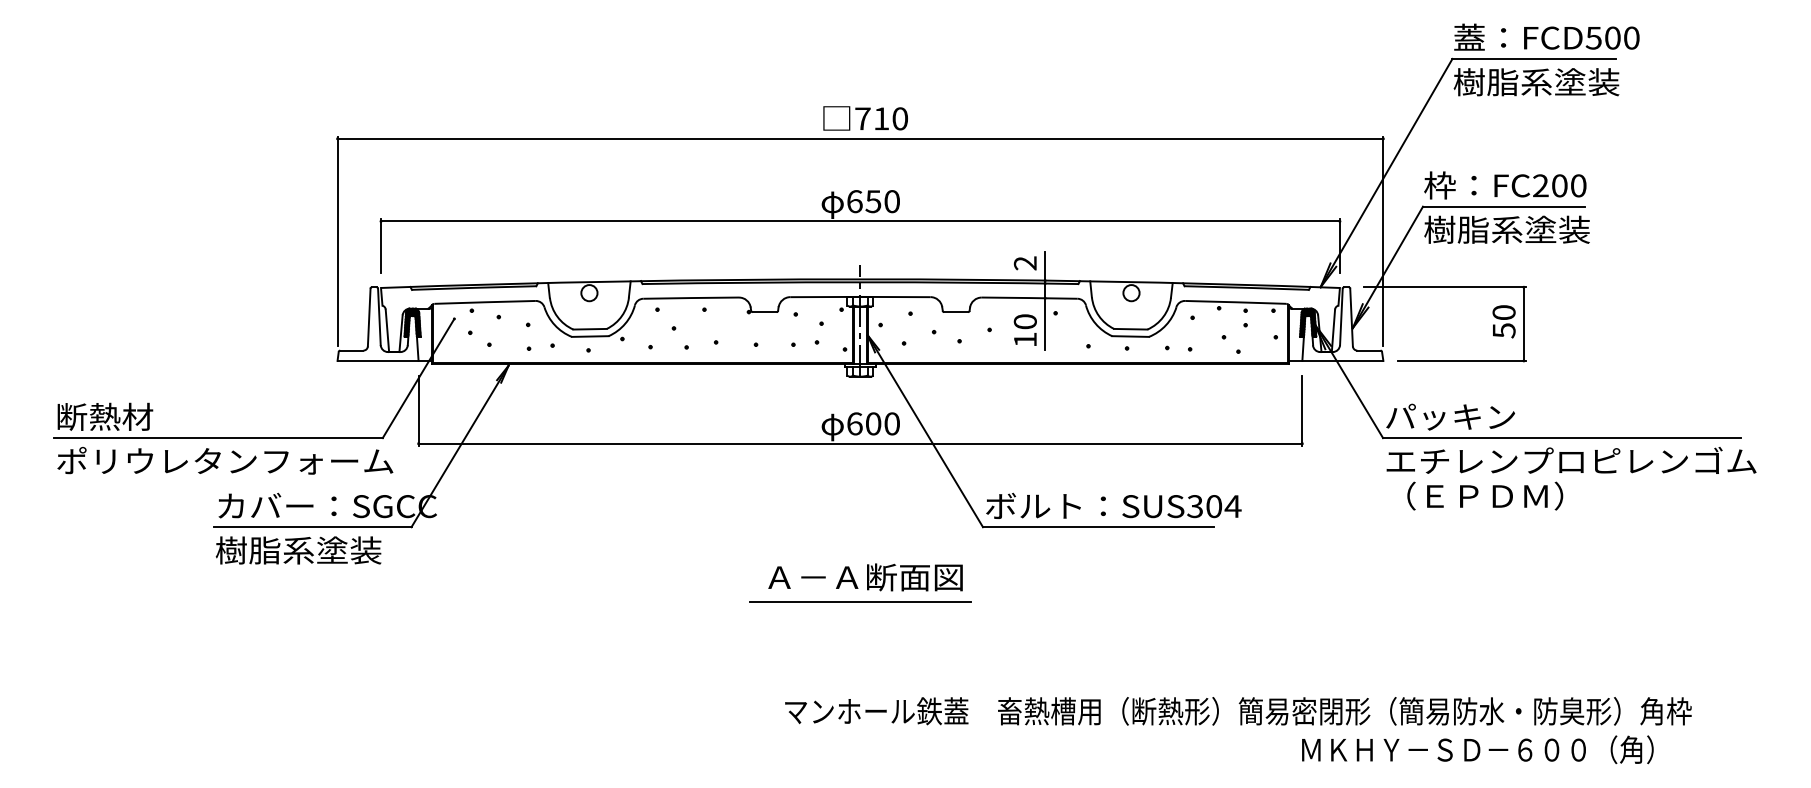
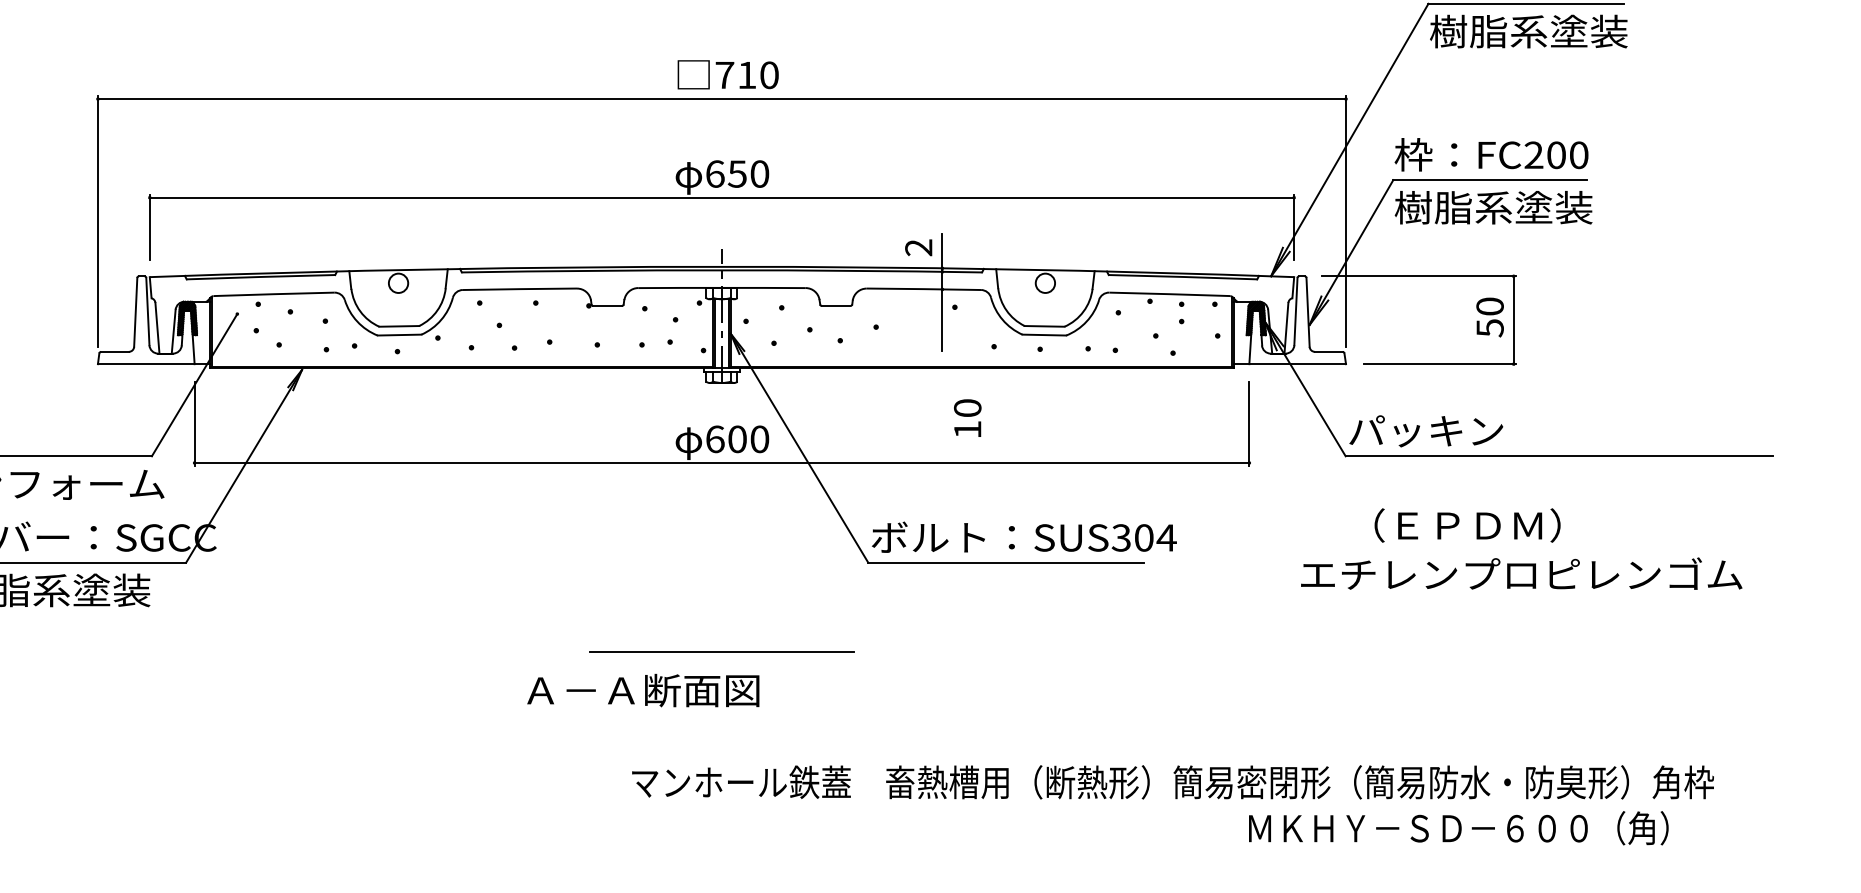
text: (1024, 329) -> (966, 417), moved
text: (1571, 460) -> (1521, 573), moved
text: (865, 577) -> (643, 690), moved

